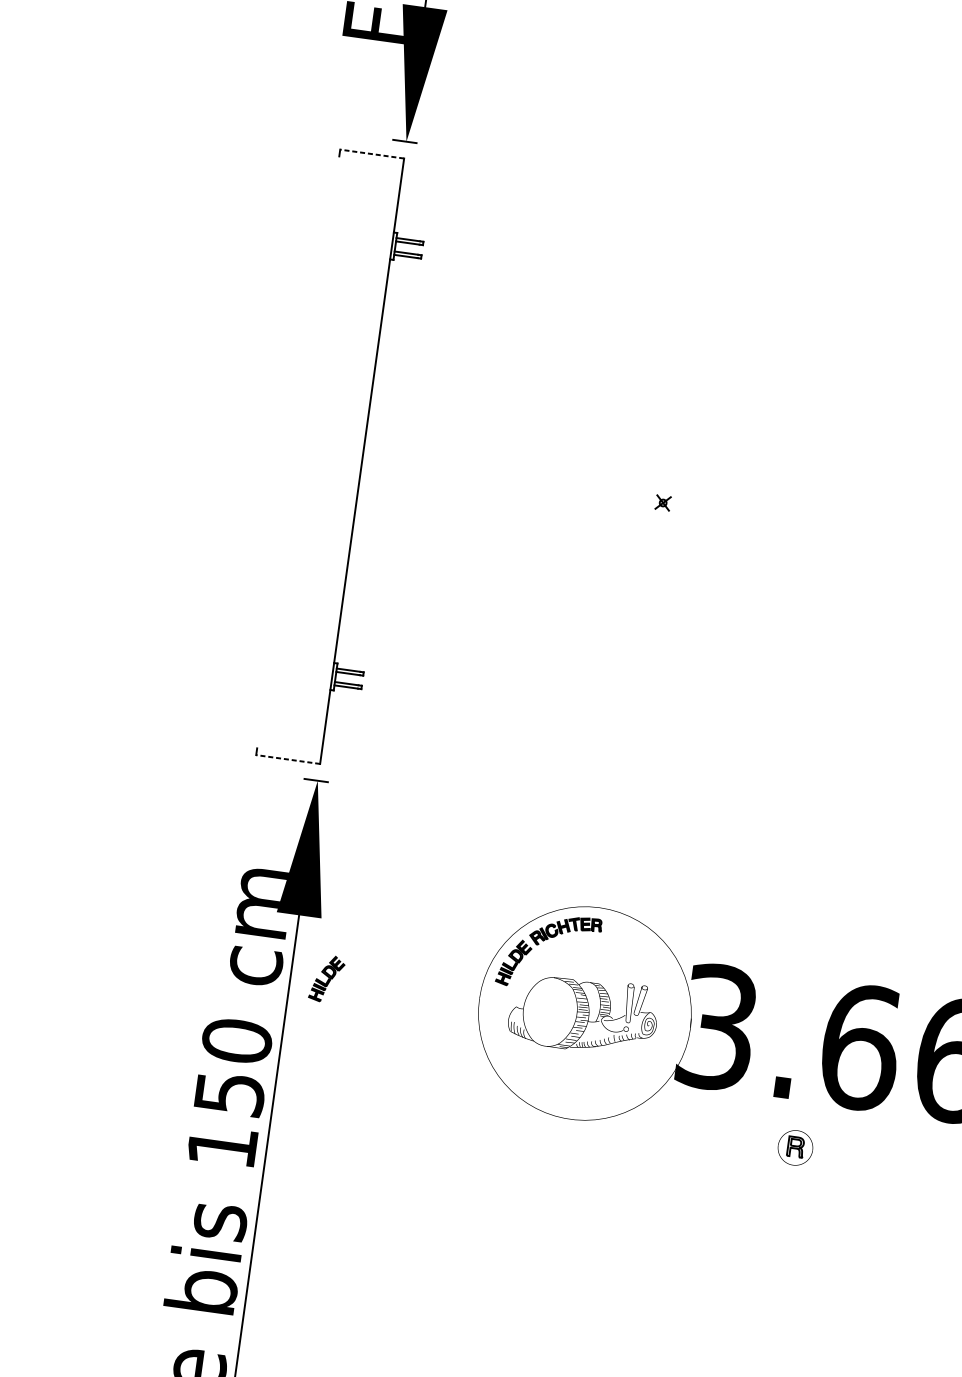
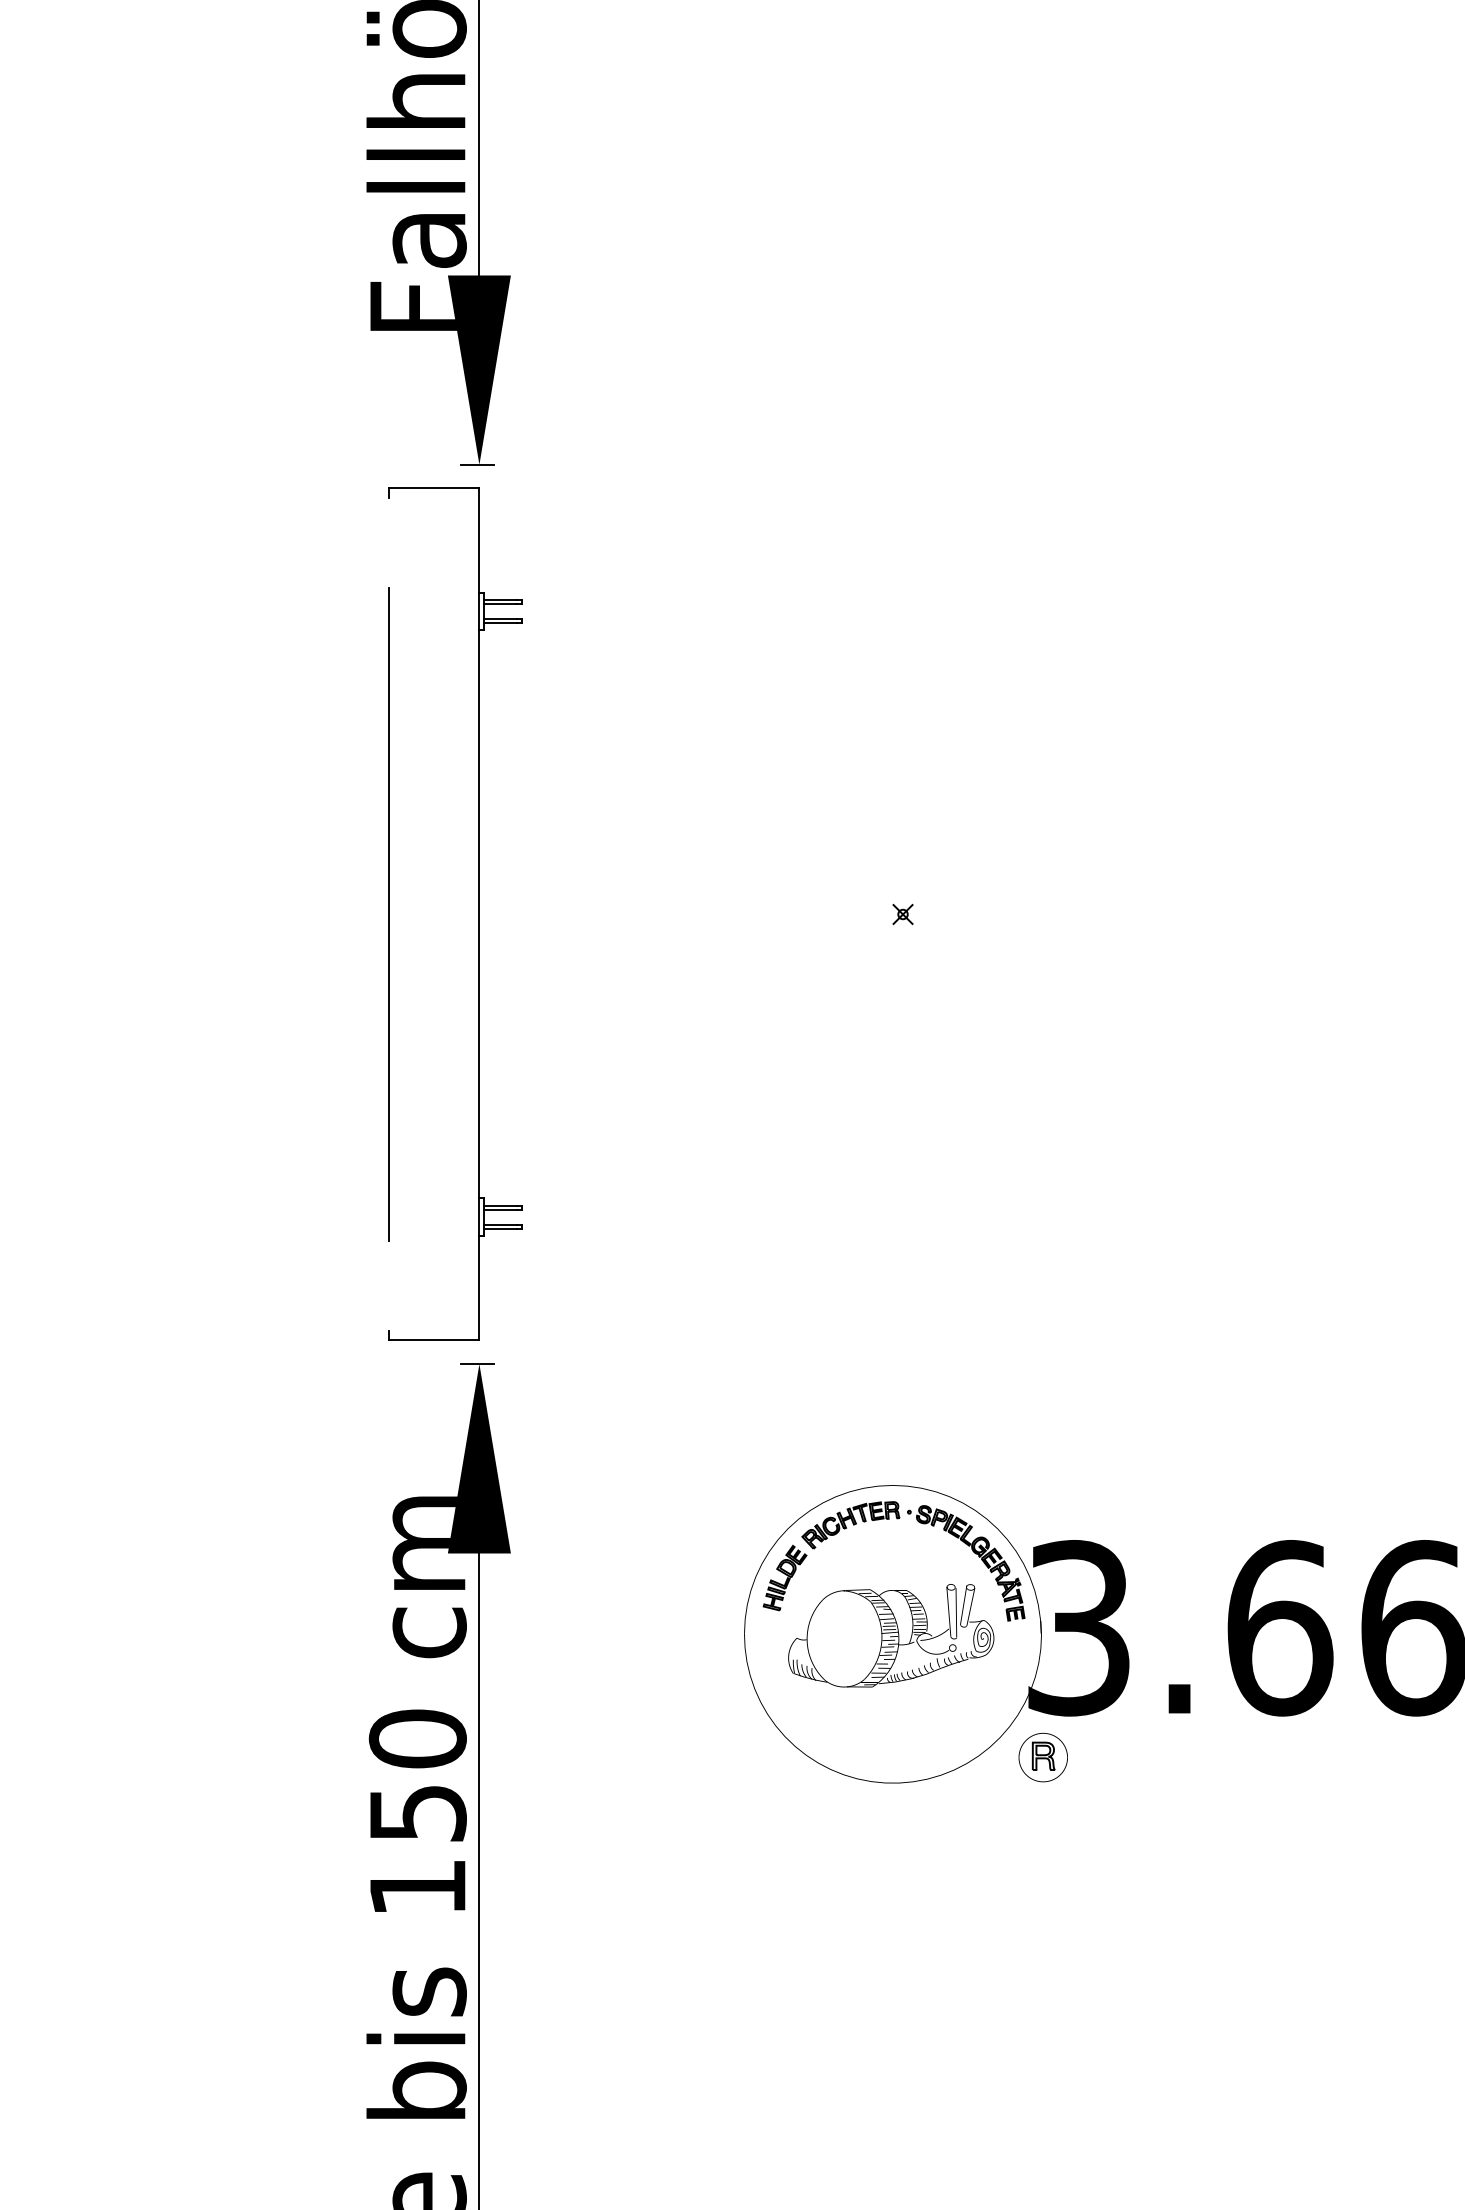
line: (372, 154) -> (434, 488), dashed -> solid
line: (298, 452) -> (389, 914), added
line: (288, 759) -> (434, 1340), dashed -> solid
part: (651, 964) -> (975, 1554), added
part: (326, 978) -> (529, 1635), removed
part: (794, 1147) -> (1042, 1757), moved

